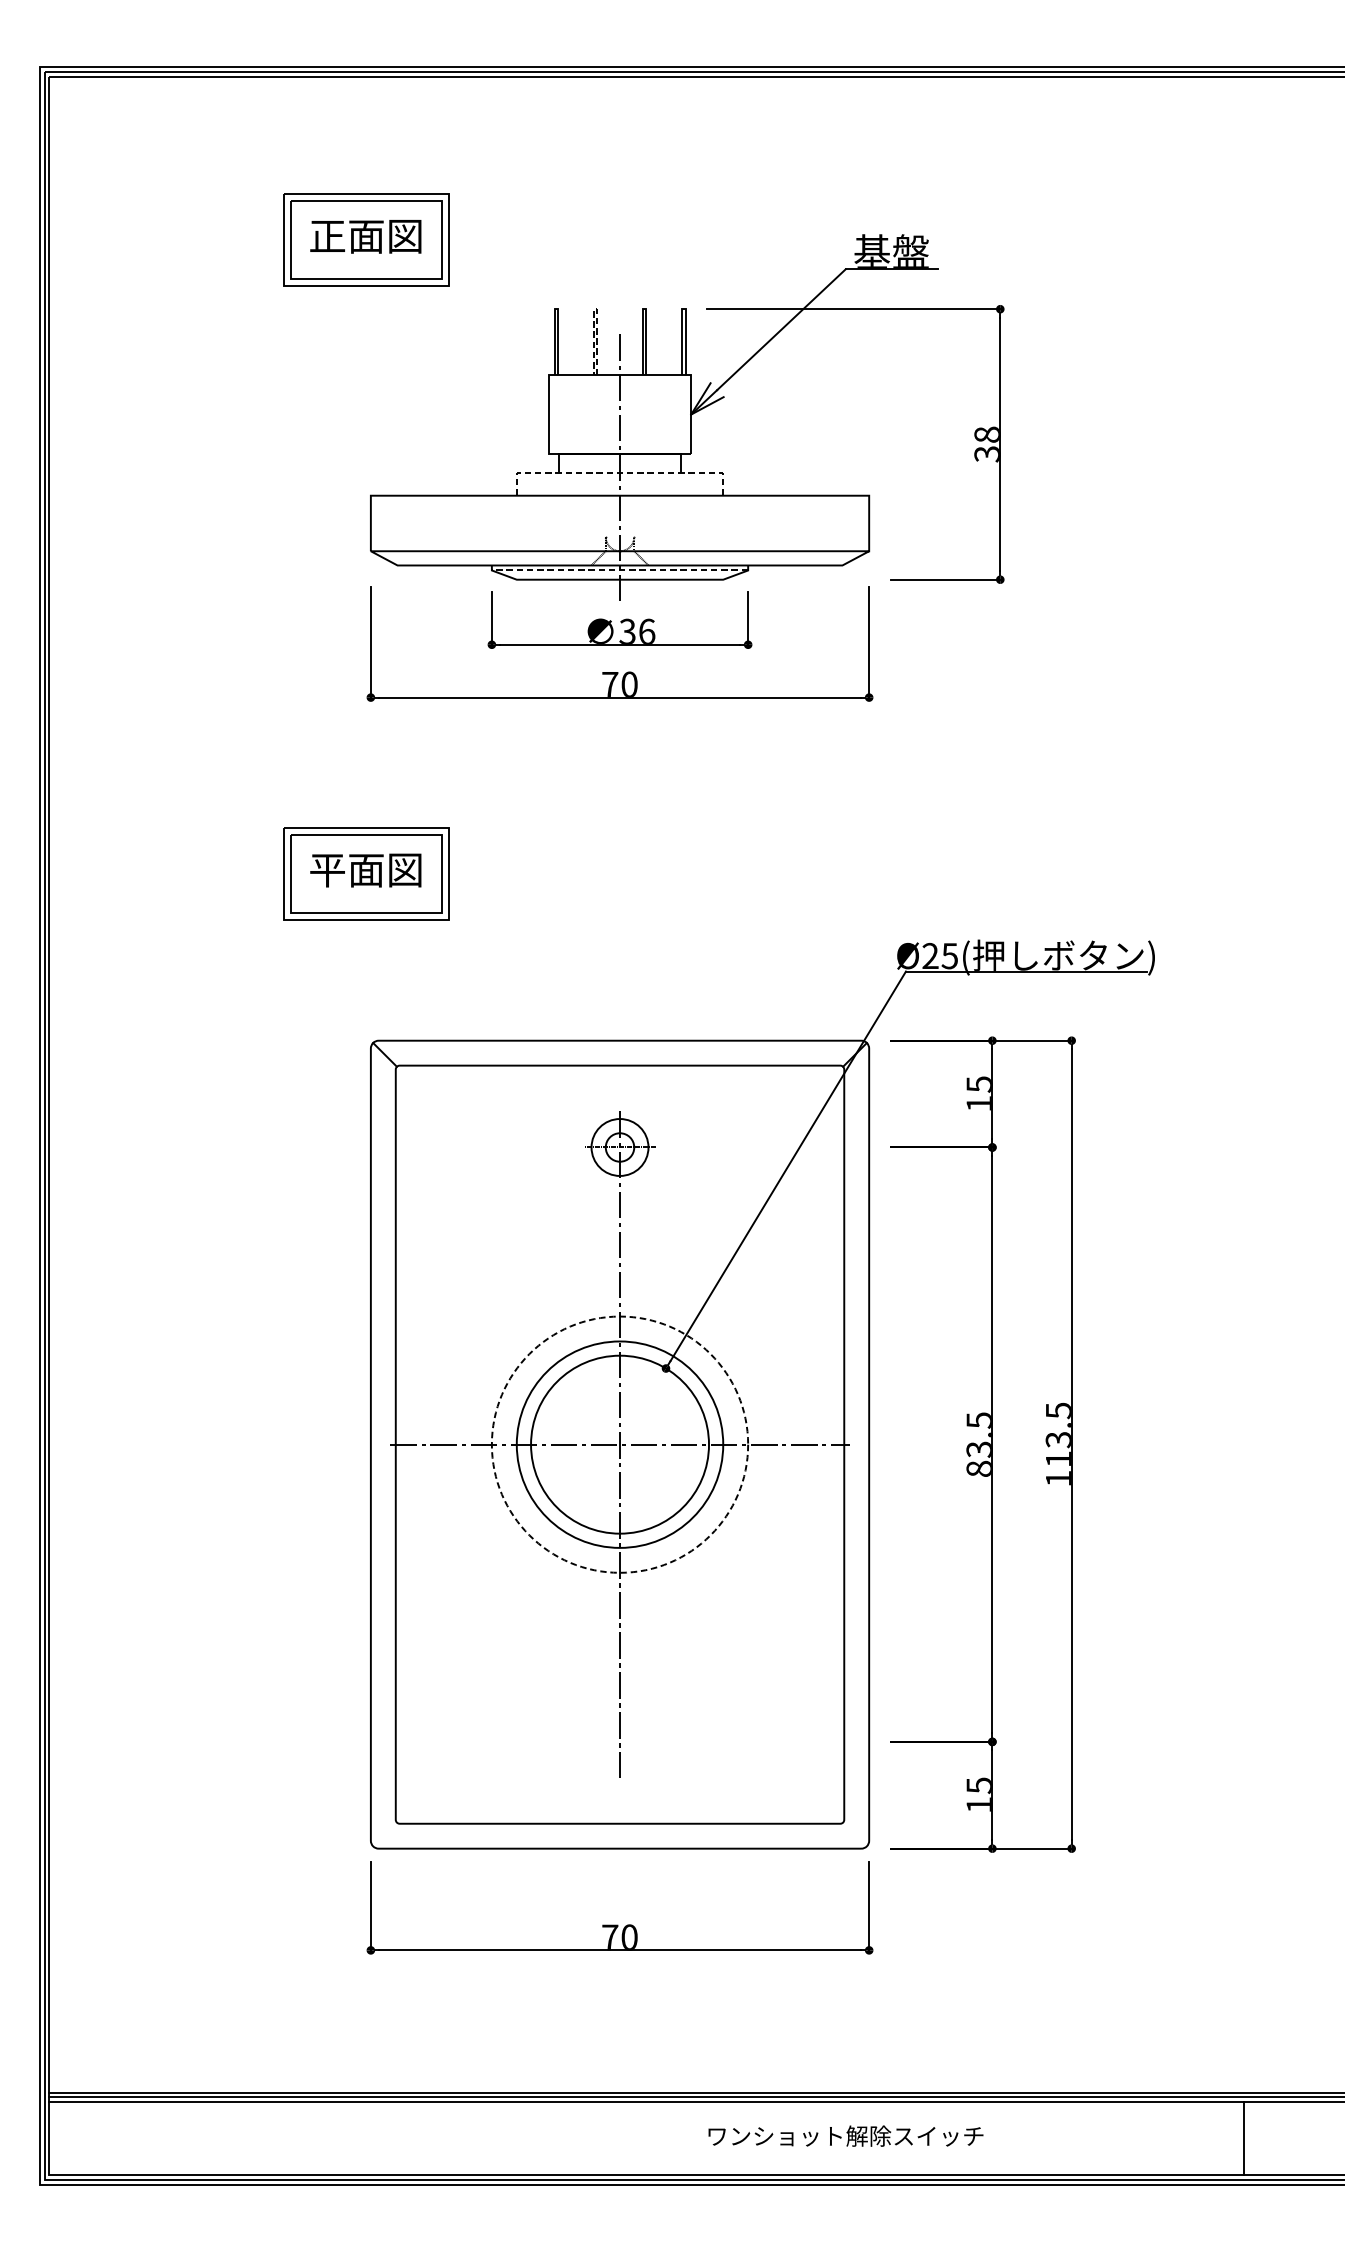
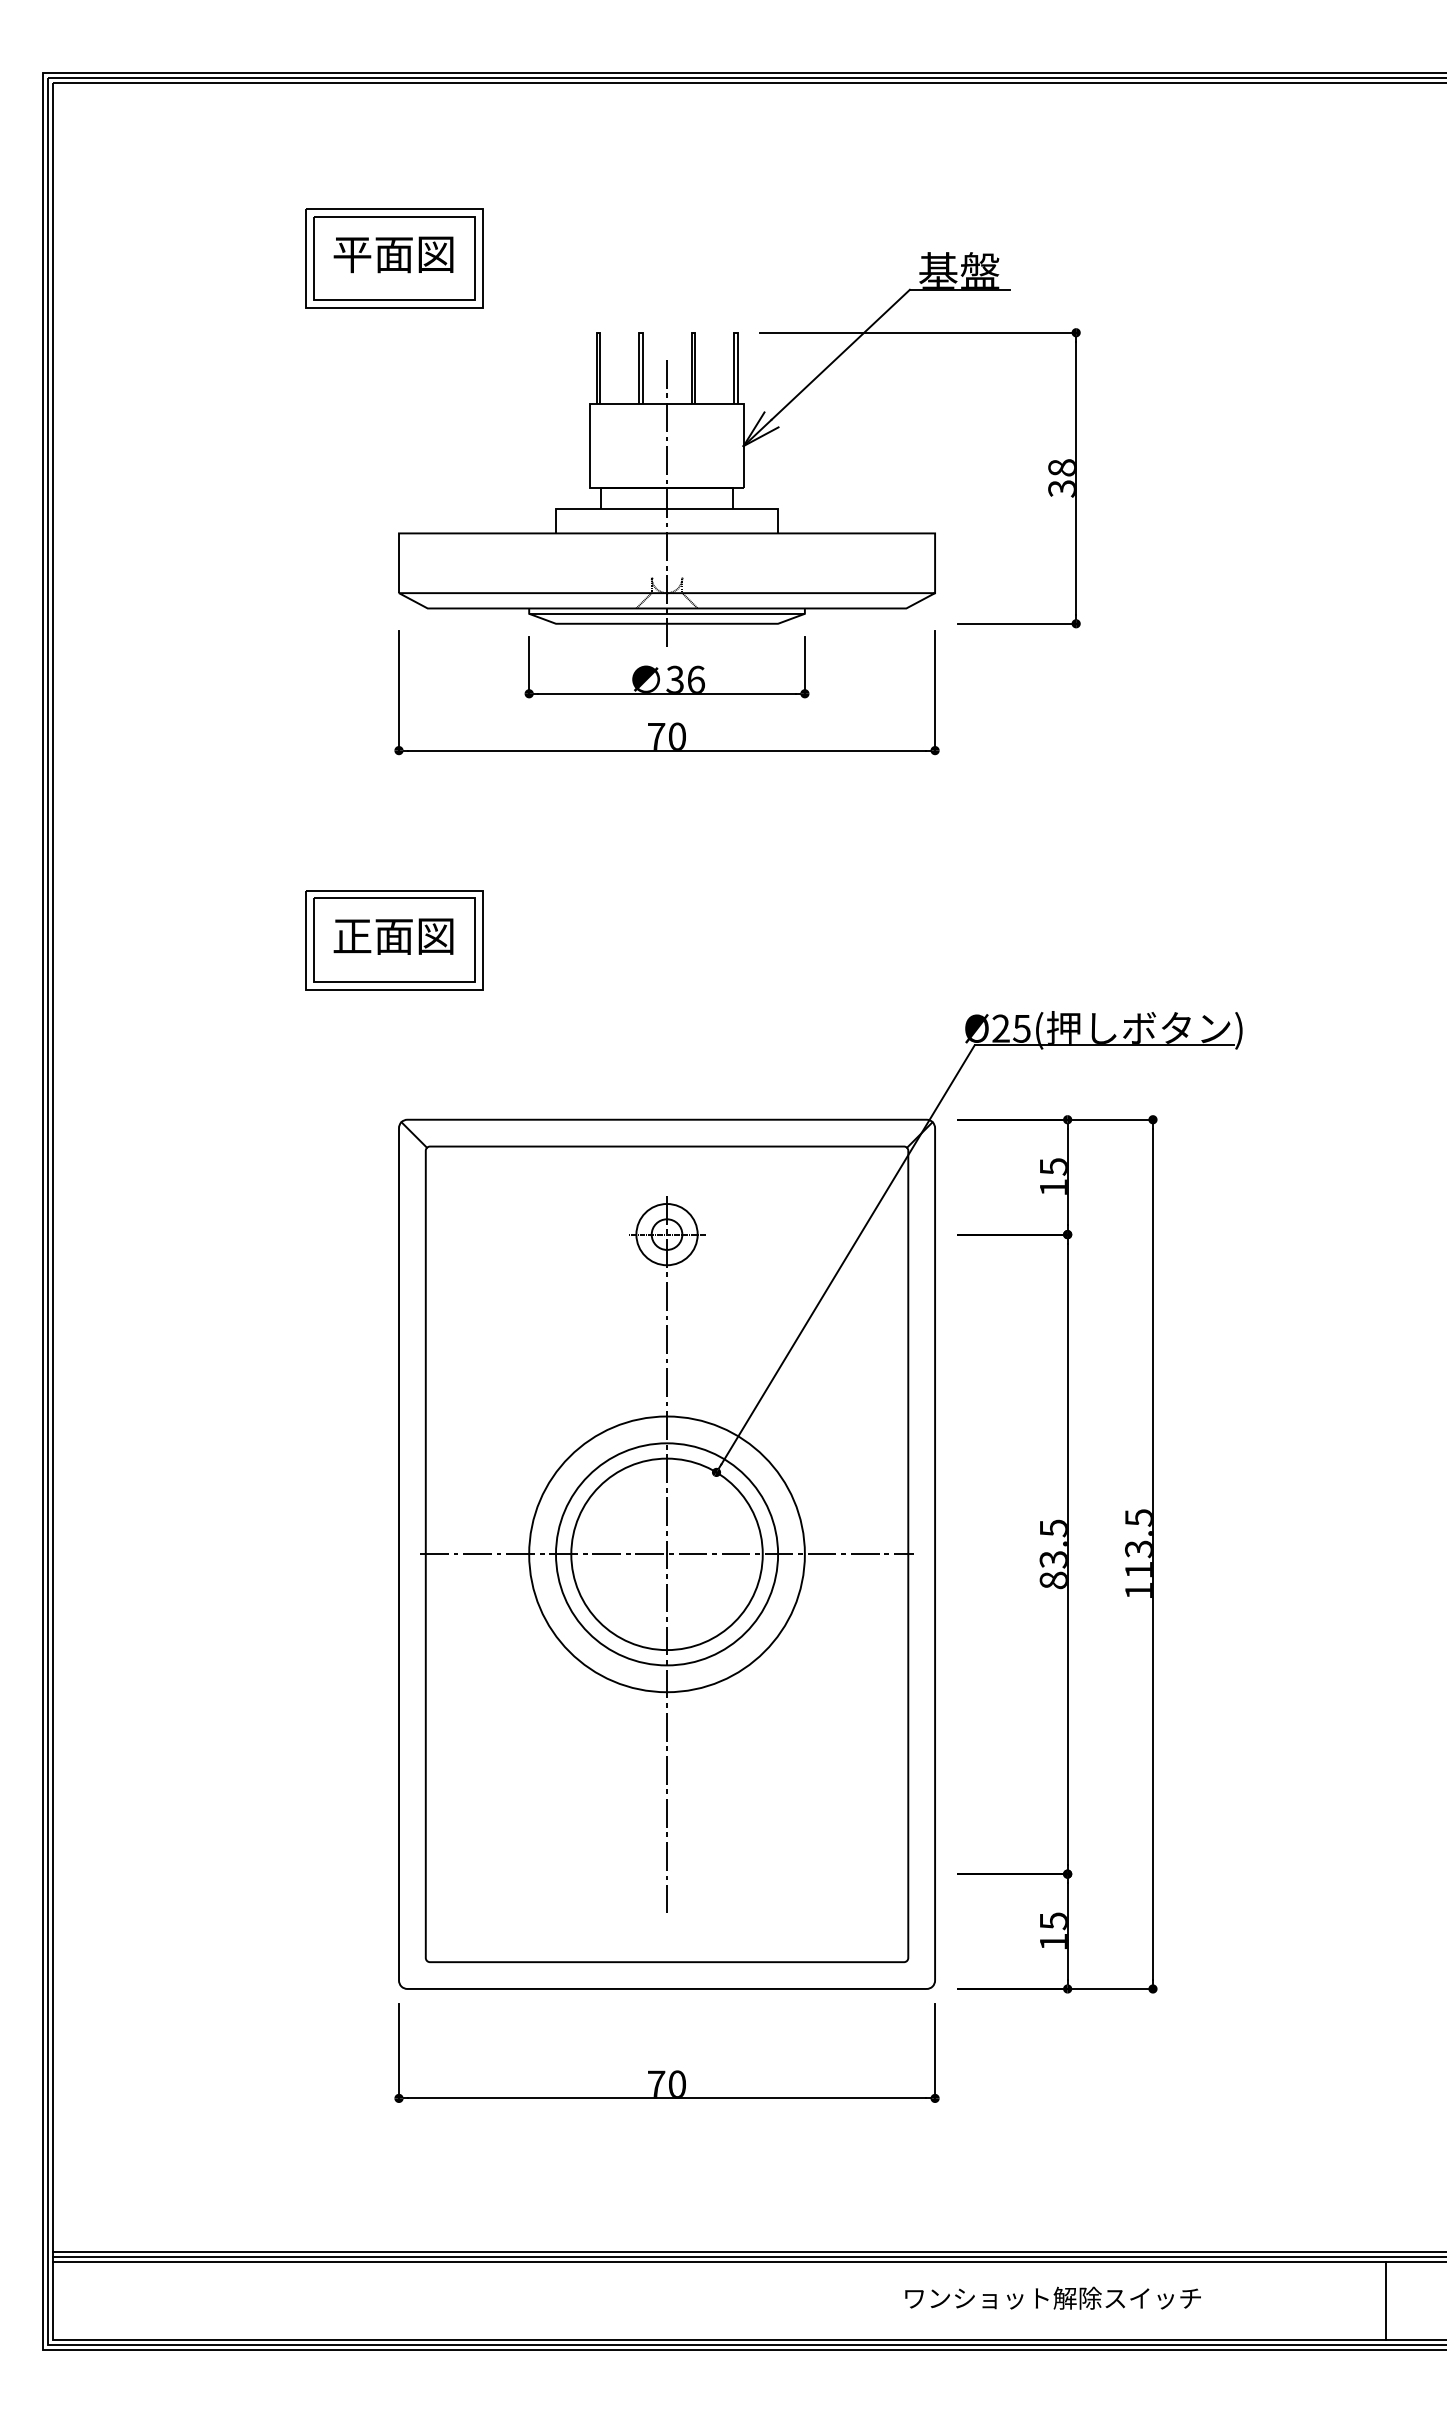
text: (327, 237) -> (352, 255), 正面図 -> 平面図
line: (595, 308) -> (640, 332), dashed -> solid
line: (620, 472) -> (667, 508), dashed -> solid
line: (620, 570) -> (667, 613), dashed -> solid
text: (327, 870) -> (352, 936), 平面図 -> 正面図
circle: (619, 1444) -> (666, 1554), dashed -> solid
text: (845, 2135) -> (1052, 2297), moved
line: (1243, 2138) -> (1385, 2300), moved

